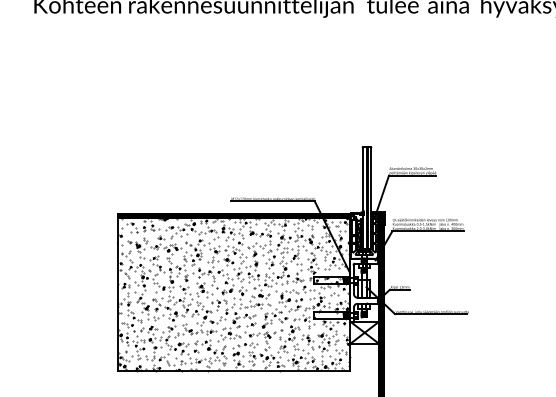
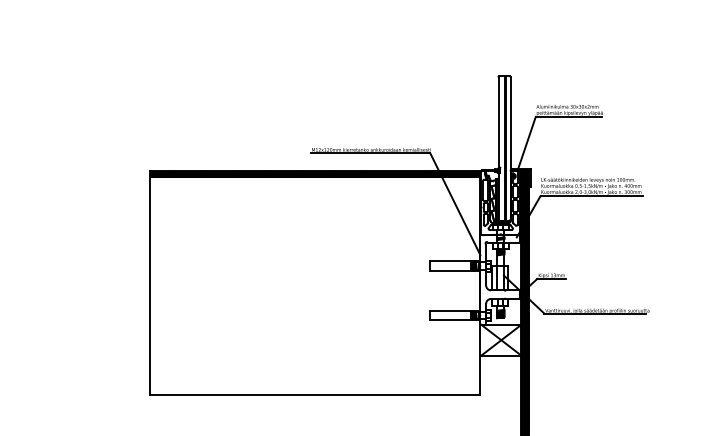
hatch: (233, 294) -> (314, 285), removed

